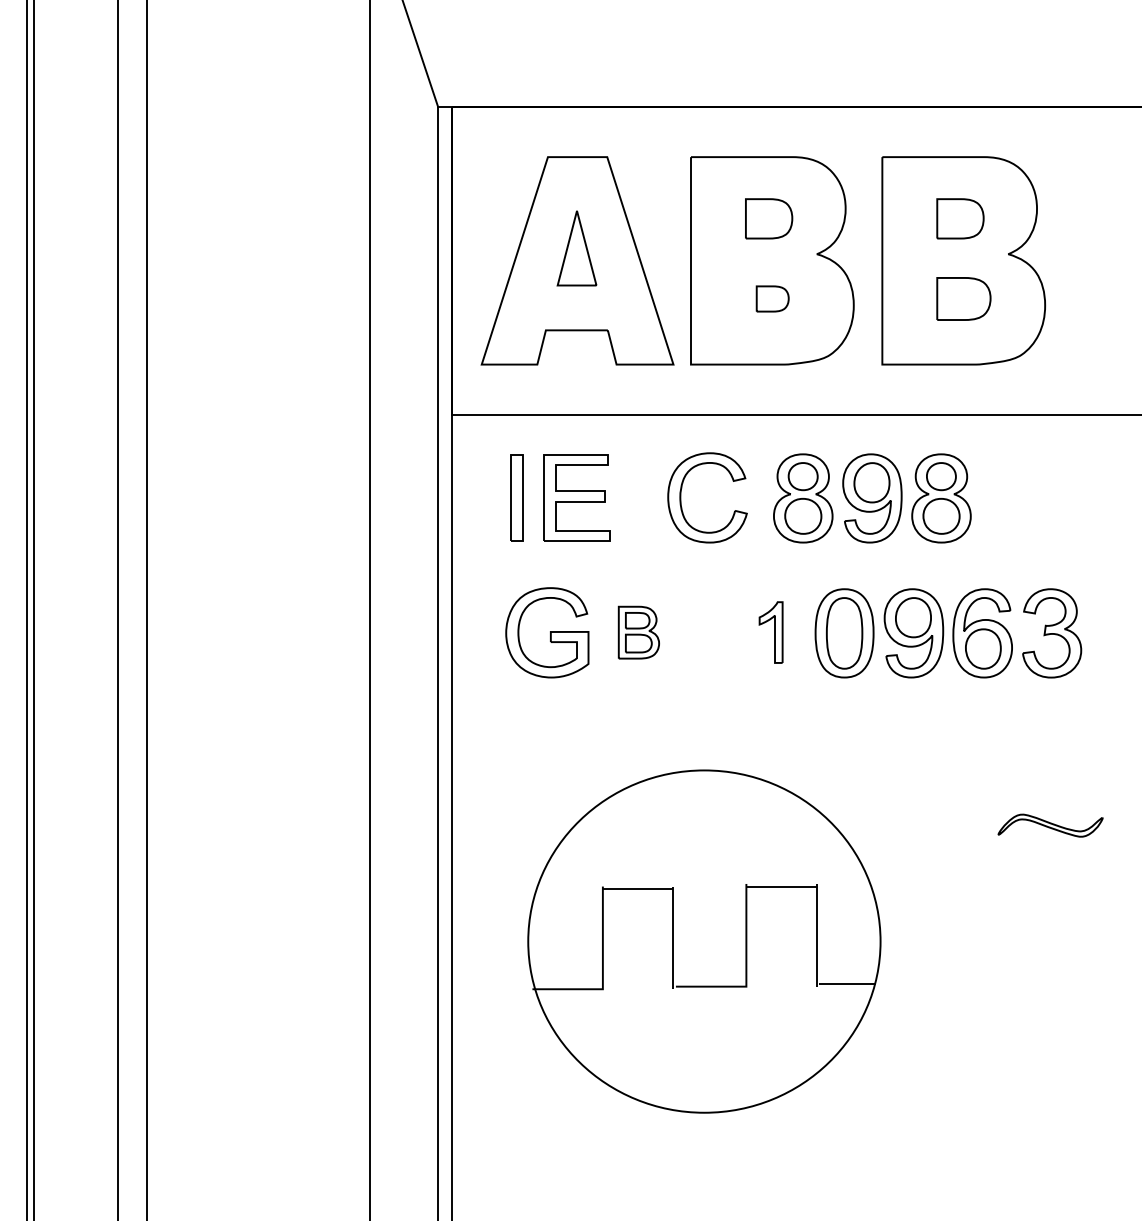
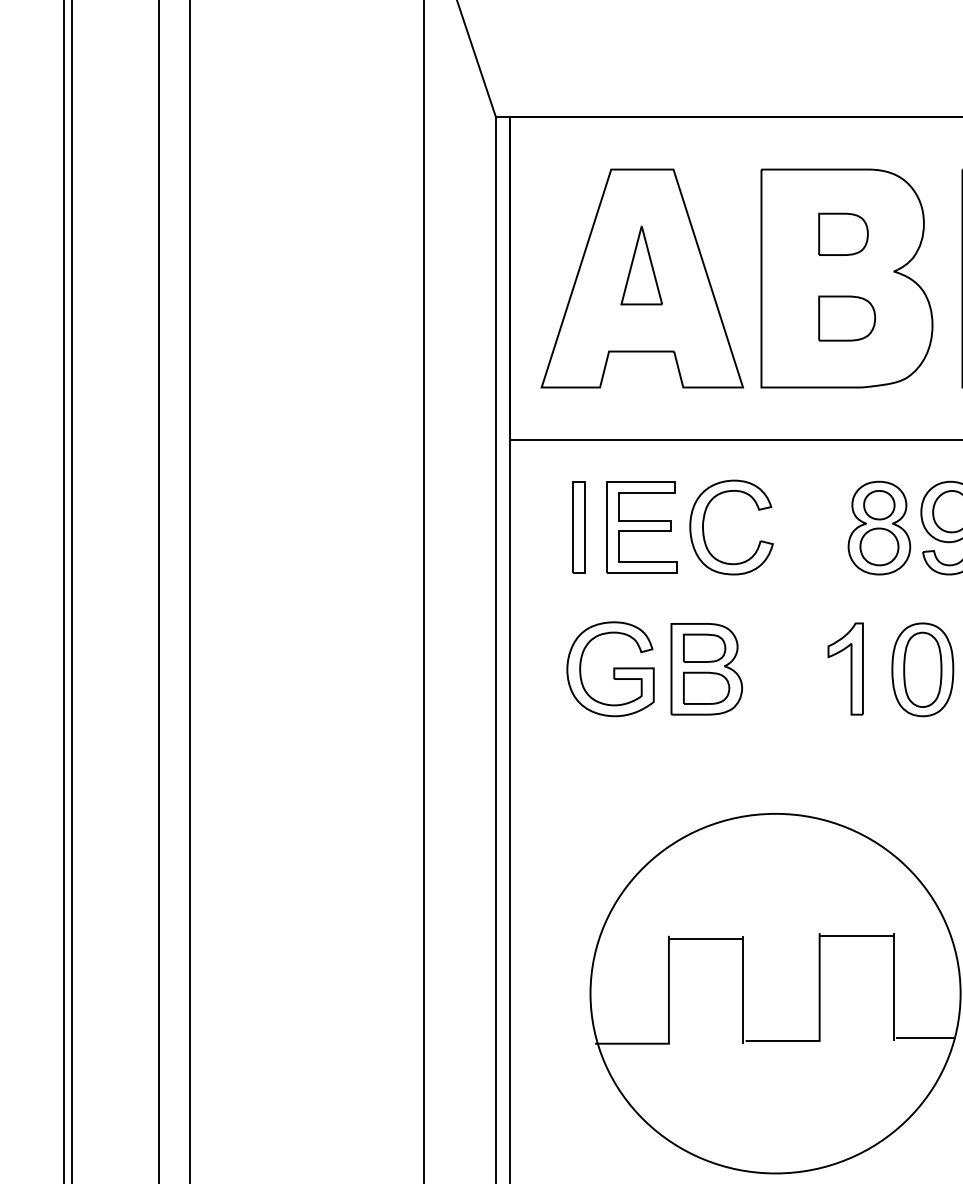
part: (772, 298) -> (847, 318), size x1.67
part: (681, 497) -> (704, 527), moved
part: (638, 632) -> (706, 668), size x1.67
part: (770, 632) -> (844, 668), size x1.43

